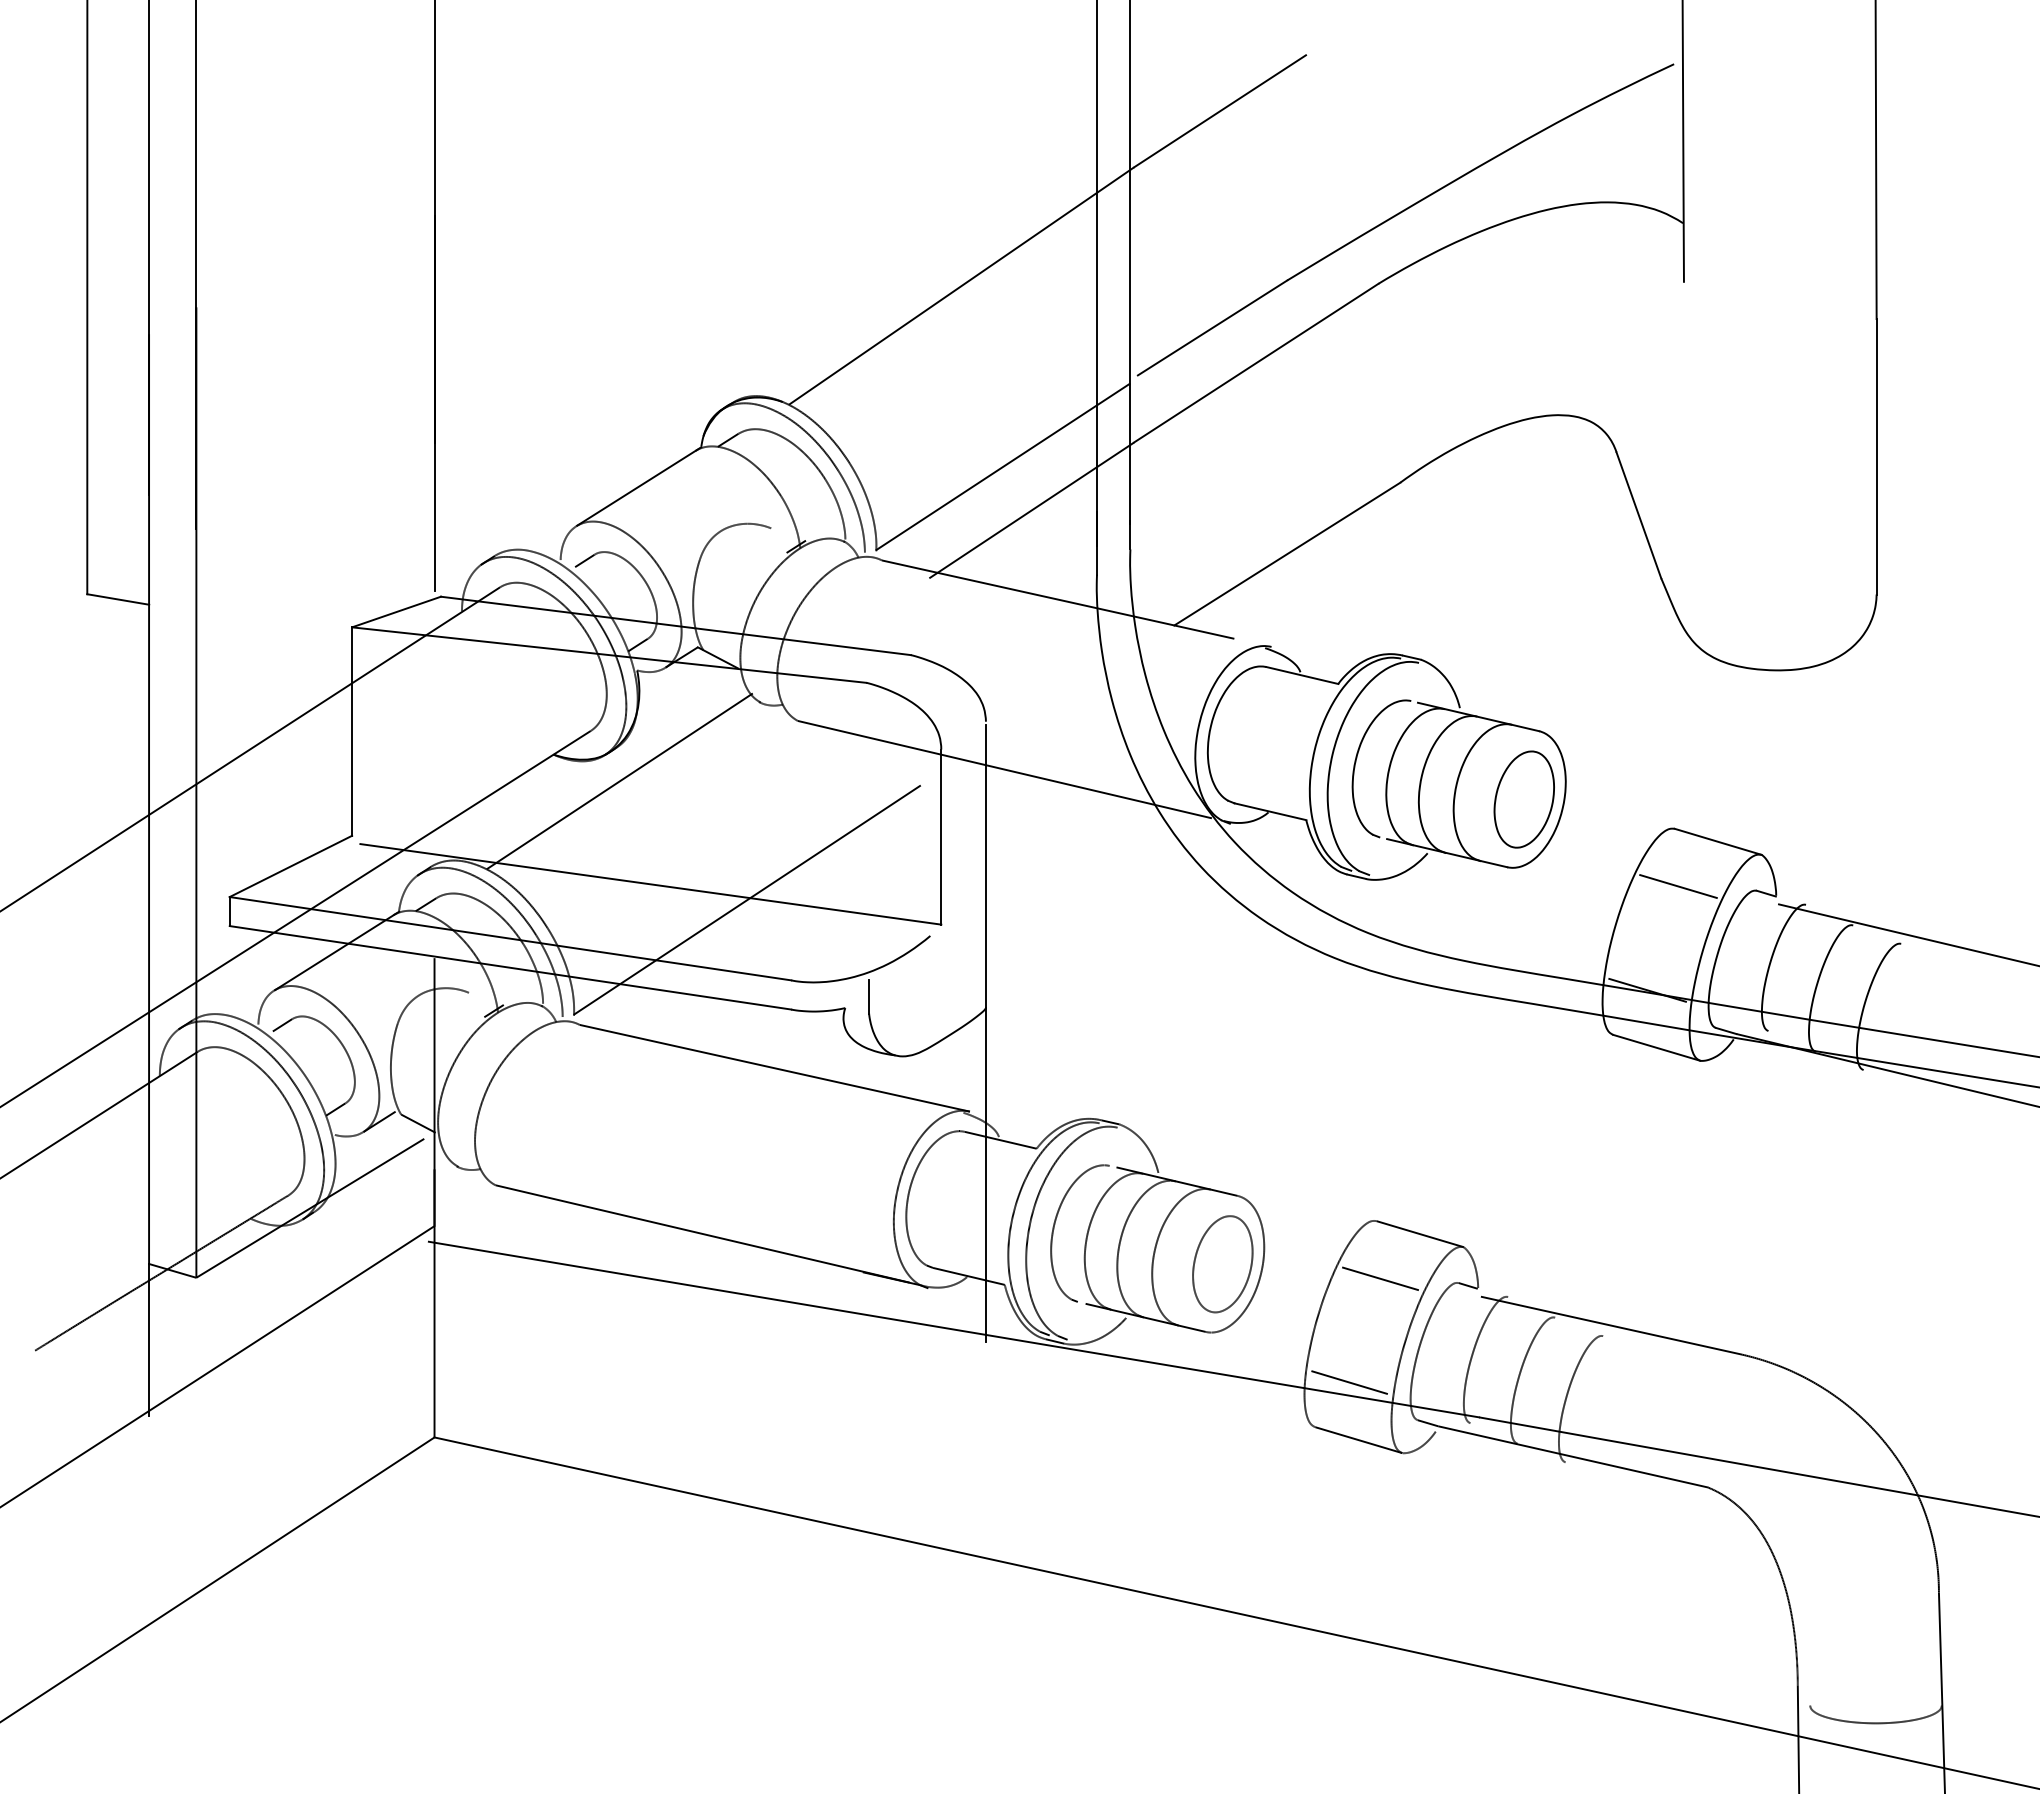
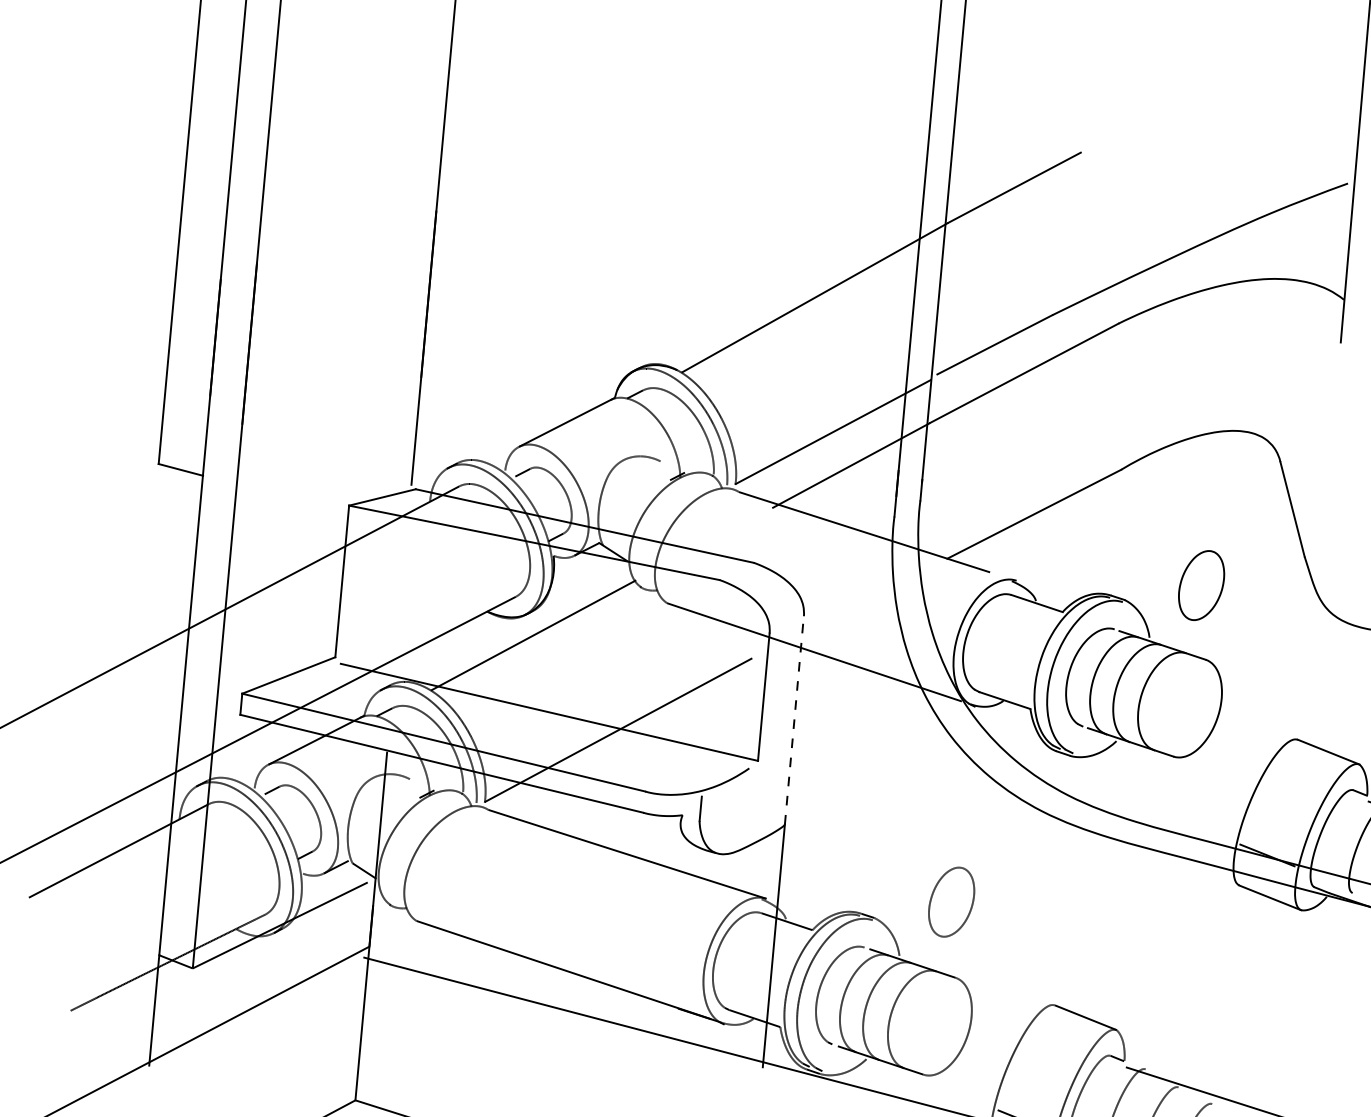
part: (1523, 799) -> (1200, 585), moved
line: (985, 866) -> (794, 721), solid -> dashed
line: (1678, 886) -> (1296, 781), removed
part: (1222, 1264) -> (951, 902), moved
line: (1380, 1278) -> (1054, 1047), removed

